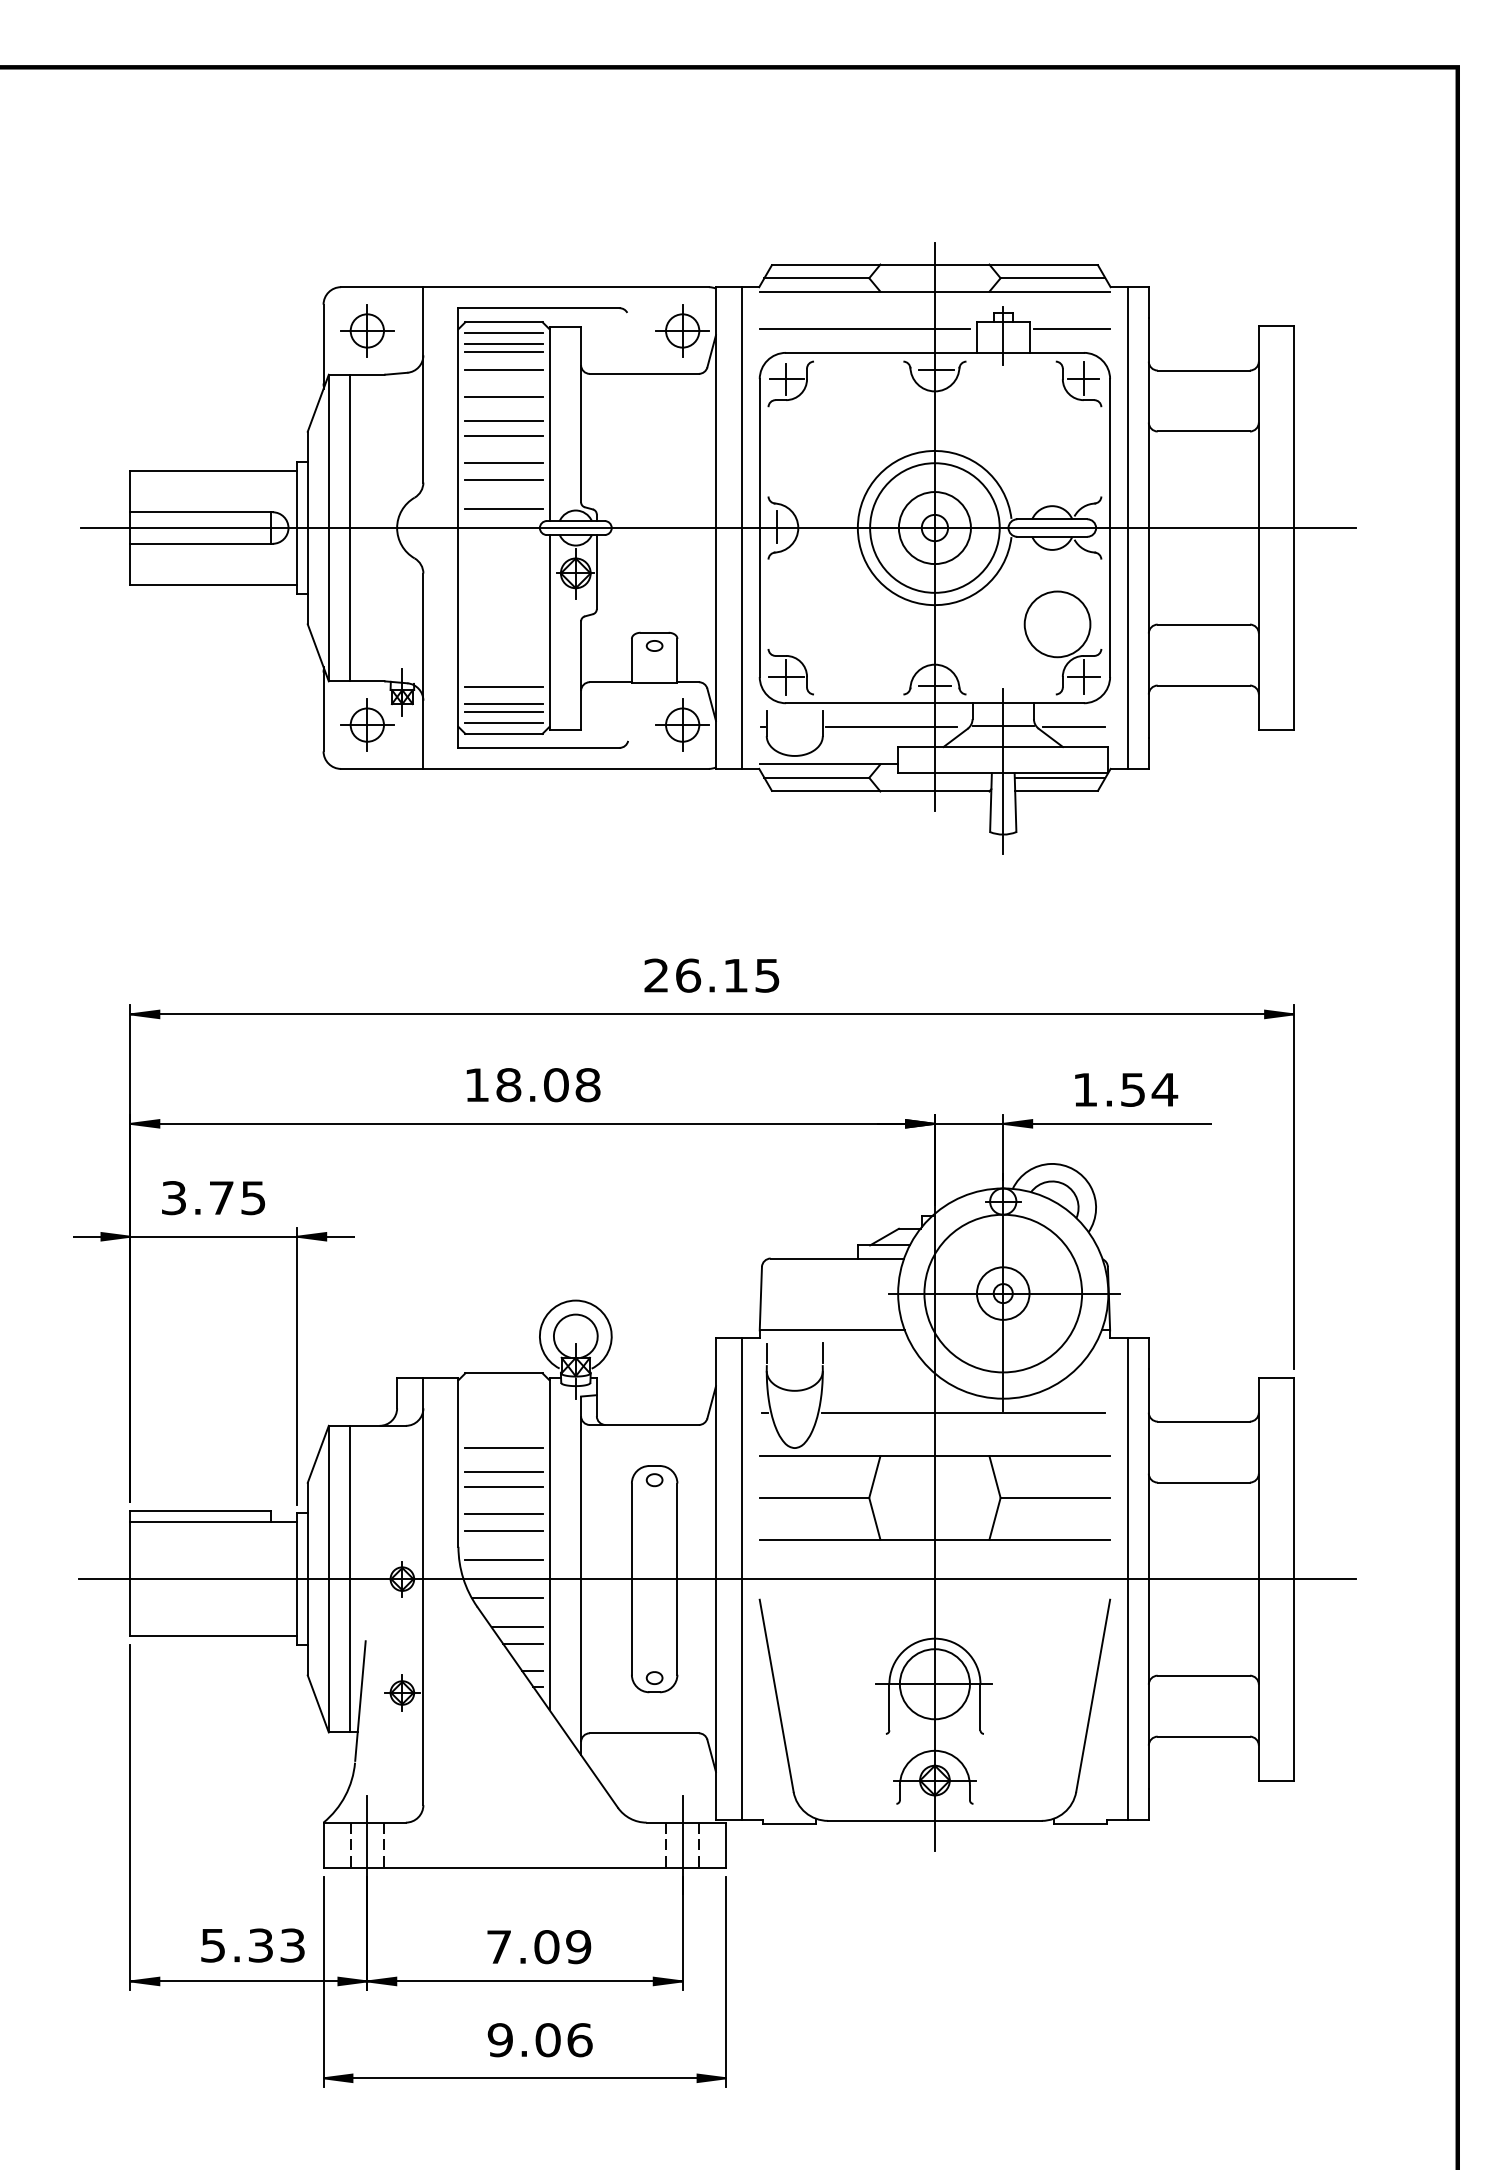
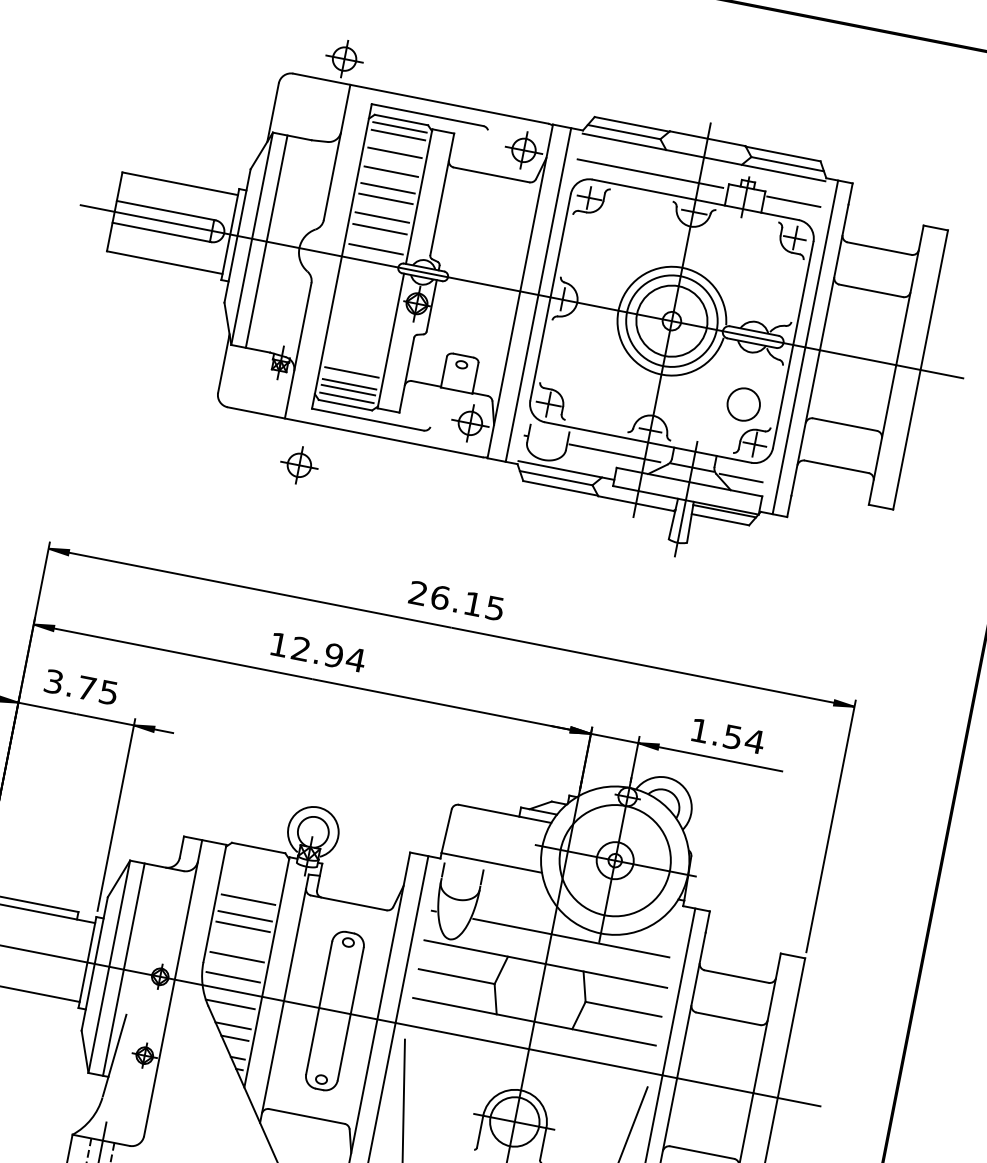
part: (367, 330) -> (344, 58), moved
line: (503, 352) -> (396, 140), removed
circle: (934, 528) -> (671, 321), size x1.4
circle: (1057, 624) -> (743, 404), size x0.7
part: (367, 724) -> (299, 464), moved
text: (548, 1085) -> (328, 654), 18.08 -> 12.94
line: (503, 1514) -> (239, 945), removed

